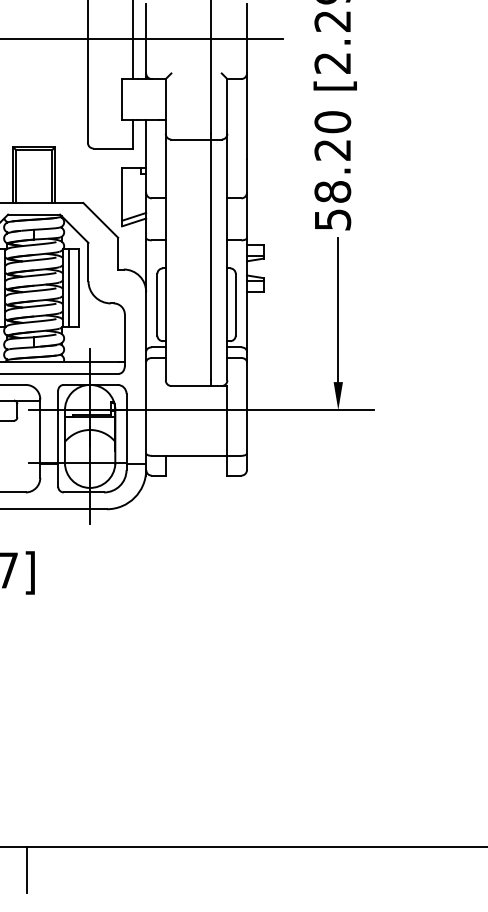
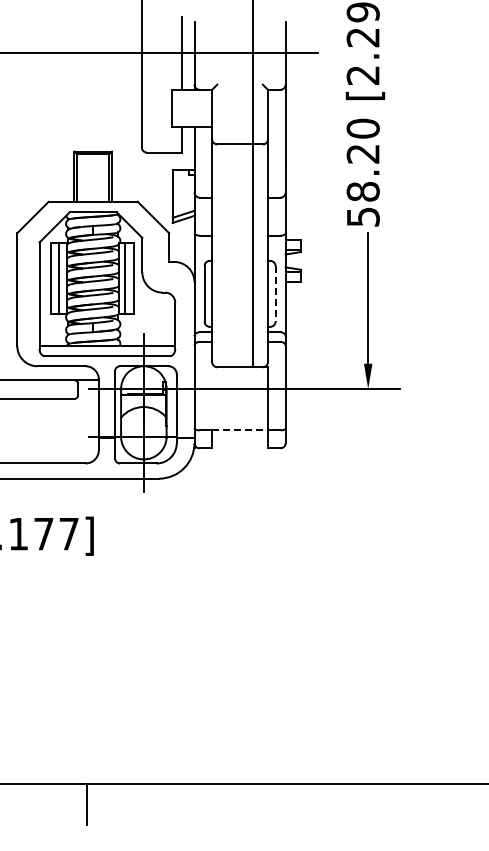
line: (235, 304) -> (275, 293), solid -> dashed
line: (197, 455) -> (240, 430), solid -> dashed

